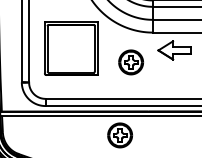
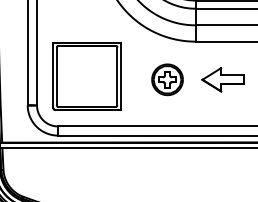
part: (71, 48) -> (87, 76), moved
part: (174, 50) -> (223, 79), moved
part: (119, 135) -> (152, 173), removed

